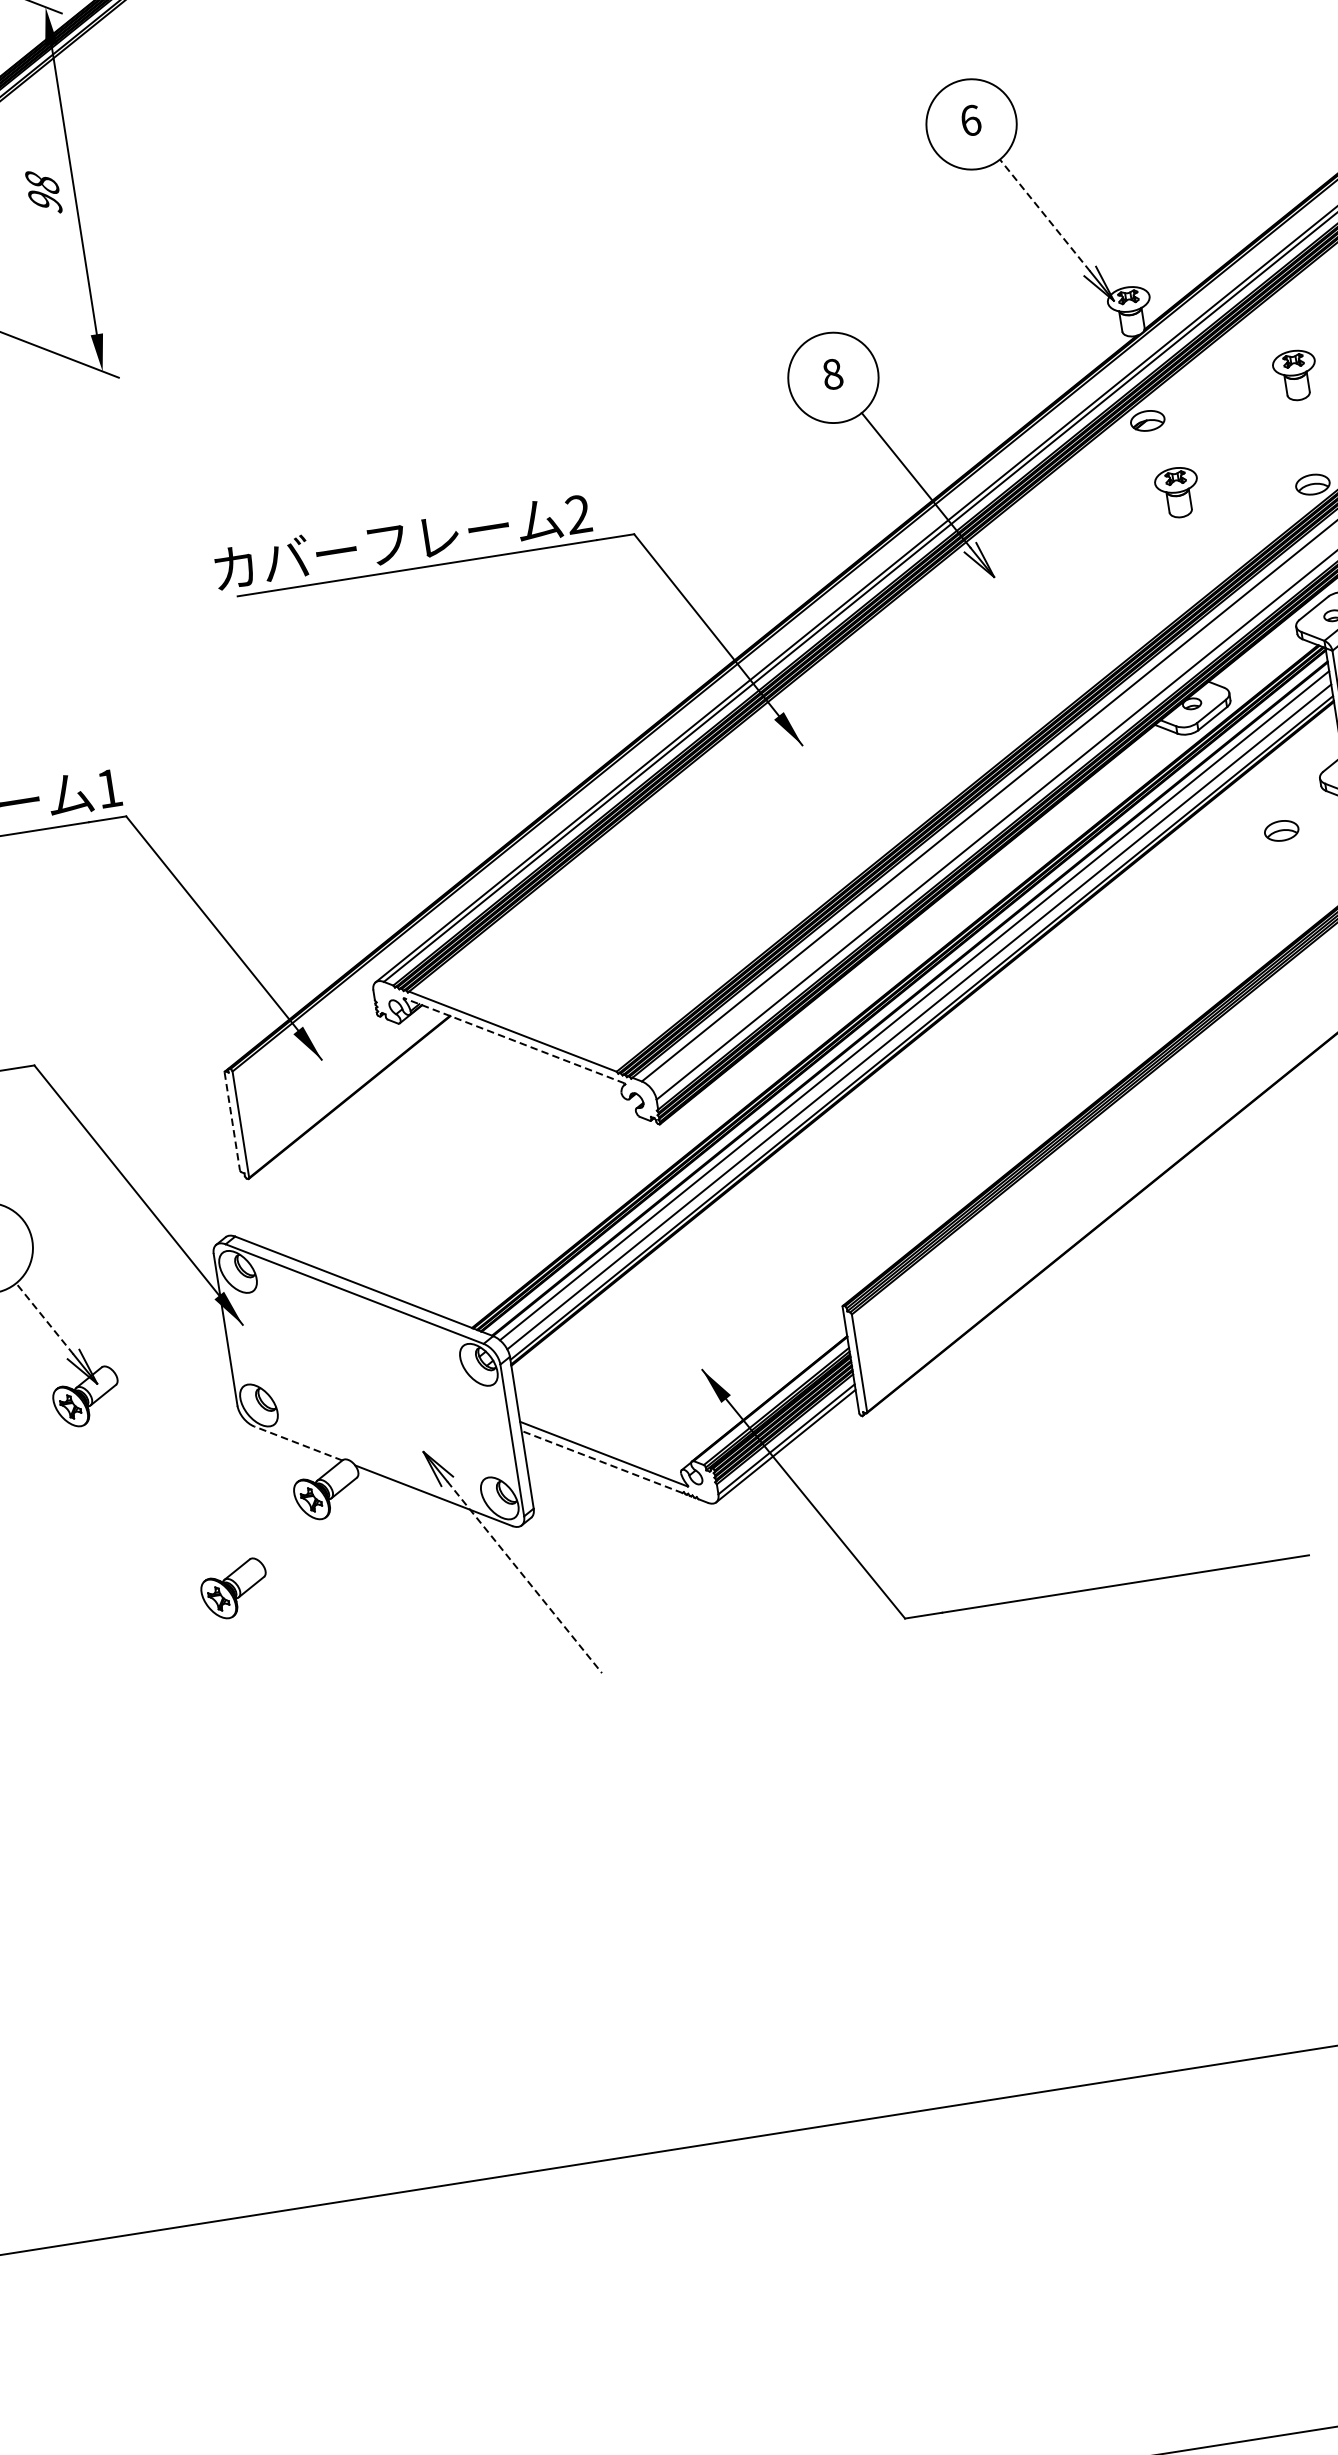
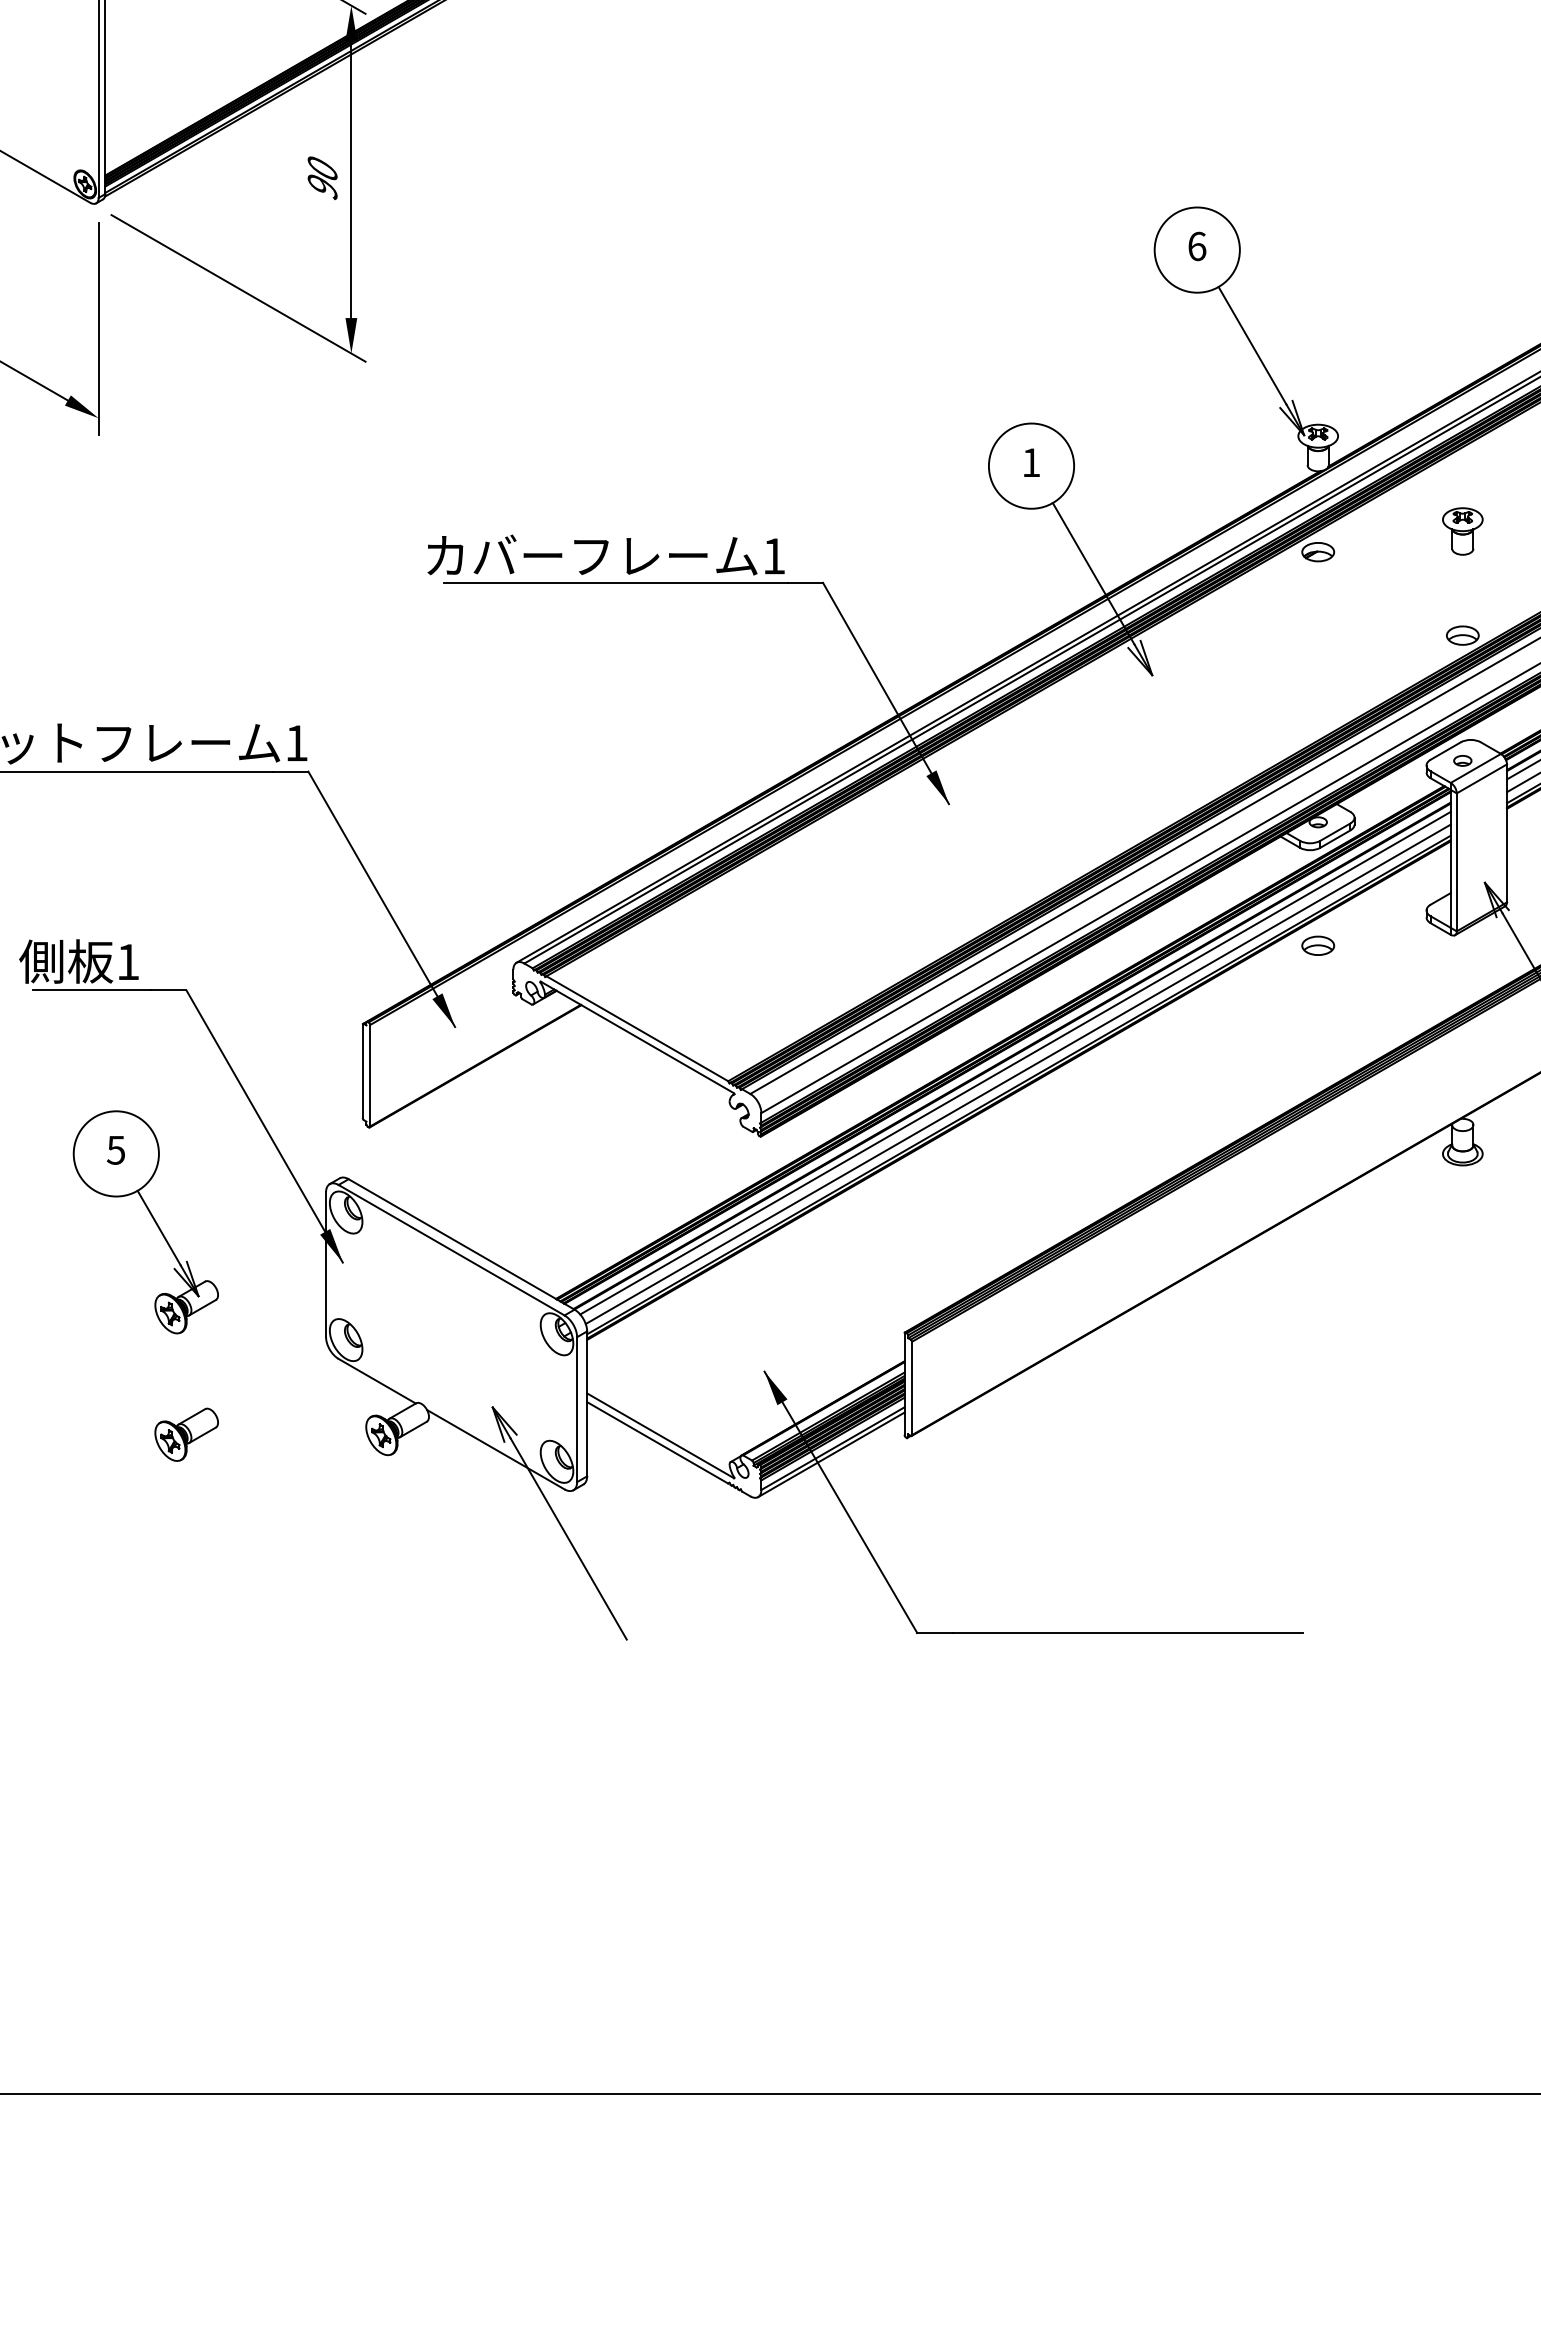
text: (42, 182) -> (322, 168), 98 -> 90
line: (1045, 215) -> (1252, 345), dashed -> solid
text: (832, 374) -> (1031, 462), 8 -> 1
part: (1177, 492) -> (1335, 623), removed
text: (579, 514) -> (774, 556), 2 -> 1
part: (1281, 830) -> (1318, 945), moved
line: (513, 1040) -> (636, 1037), dashed -> solid
line: (232, 1121) -> (362, 1071), dashed -> solid
line: (44, 1318) -> (158, 1227), dashed -> solid
line: (298, 1443) -> (377, 1381), dashed -> solid
line: (601, 1461) -> (657, 1442), dashed -> solid
line: (524, 1577) -> (568, 1539), dashed -> solid
part: (234, 1588) -> (186, 1434), moved

